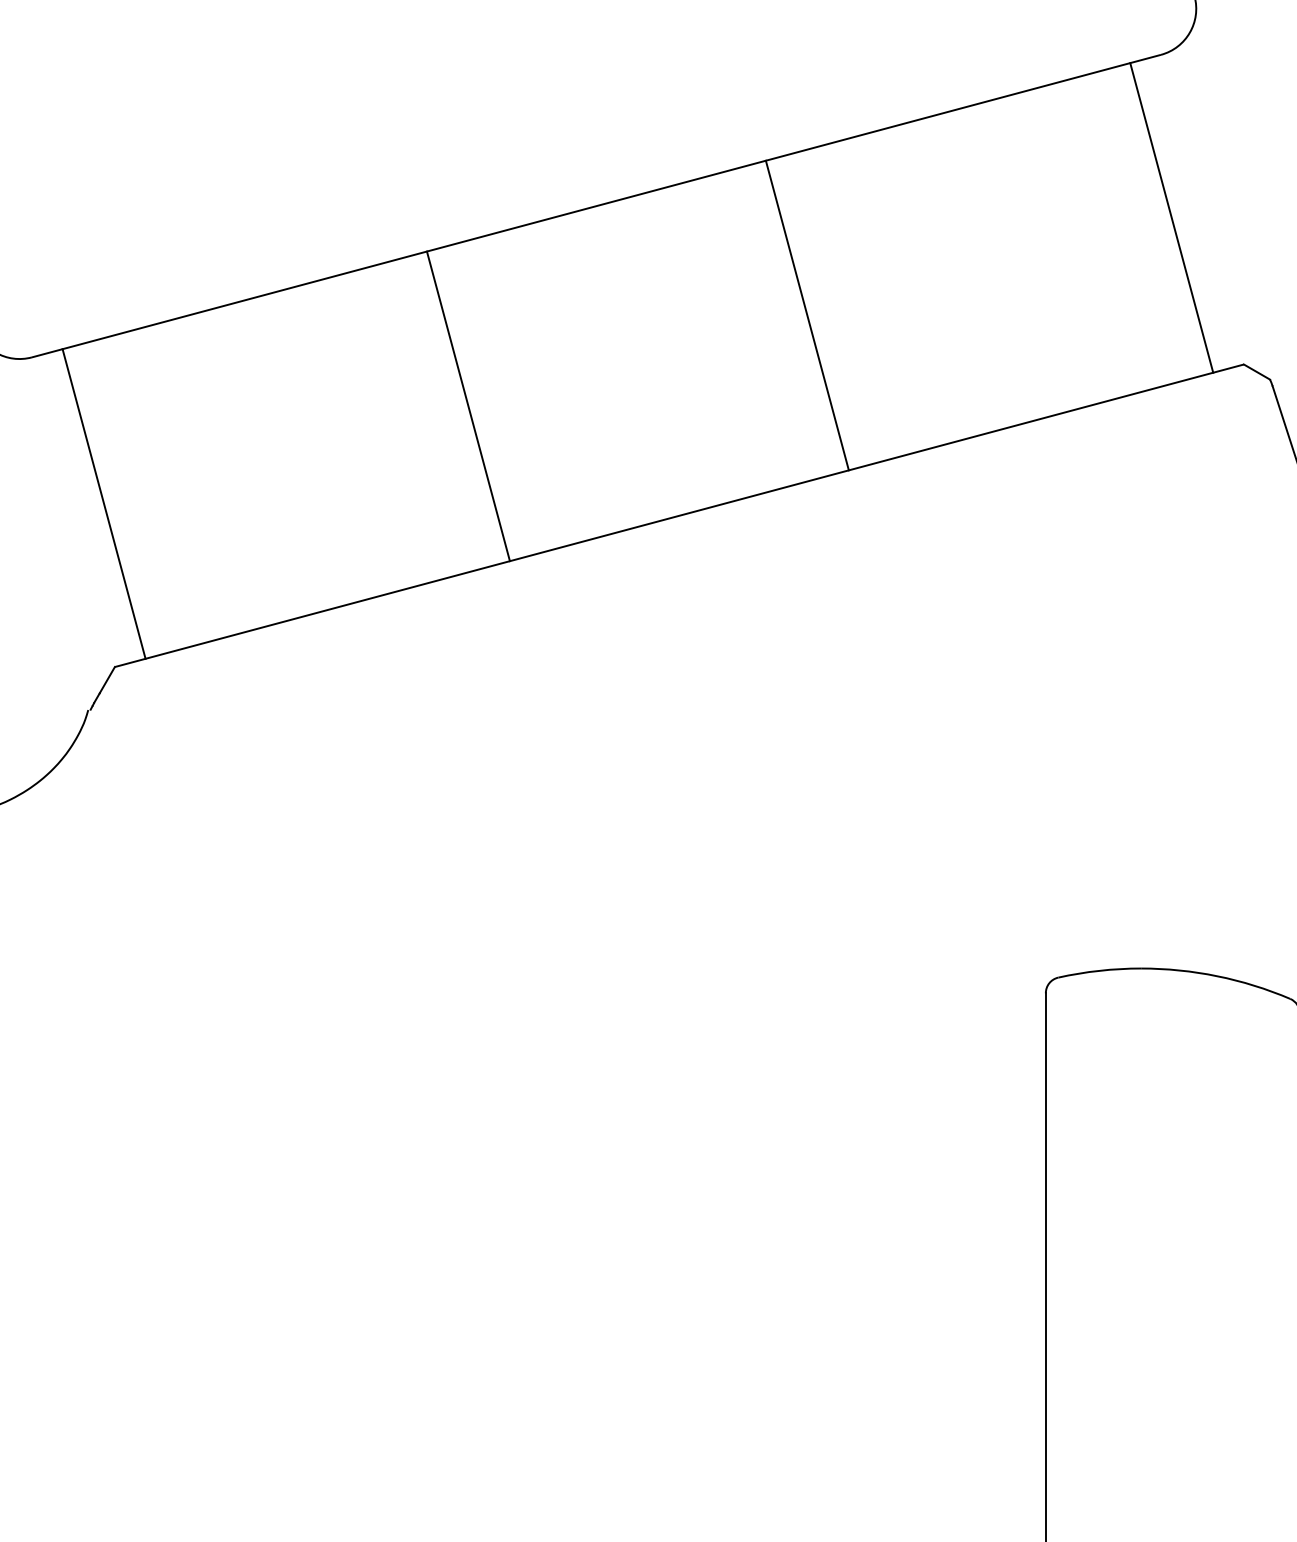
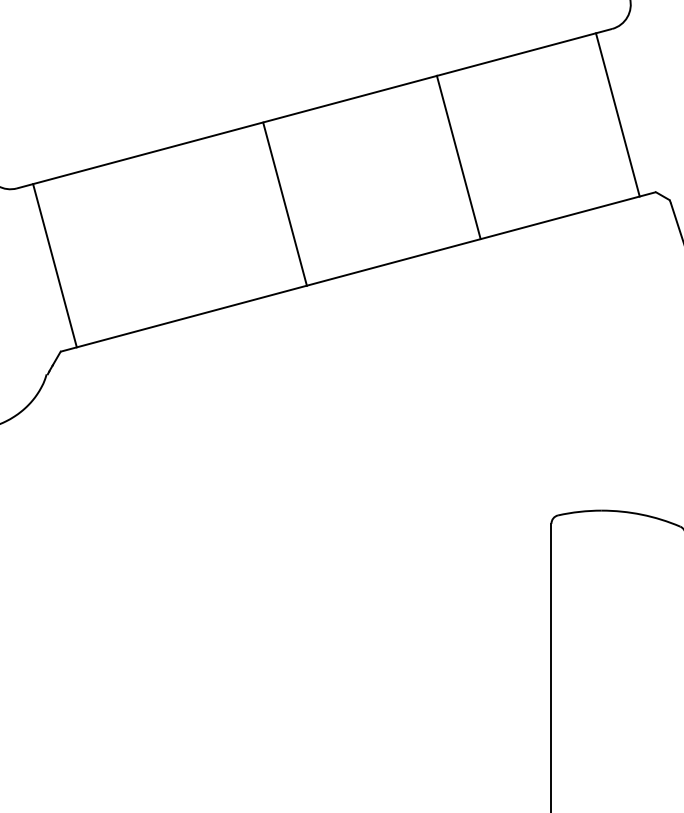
line: (806, 315) -> (458, 157), moved
line: (467, 404) -> (284, 203), moved

